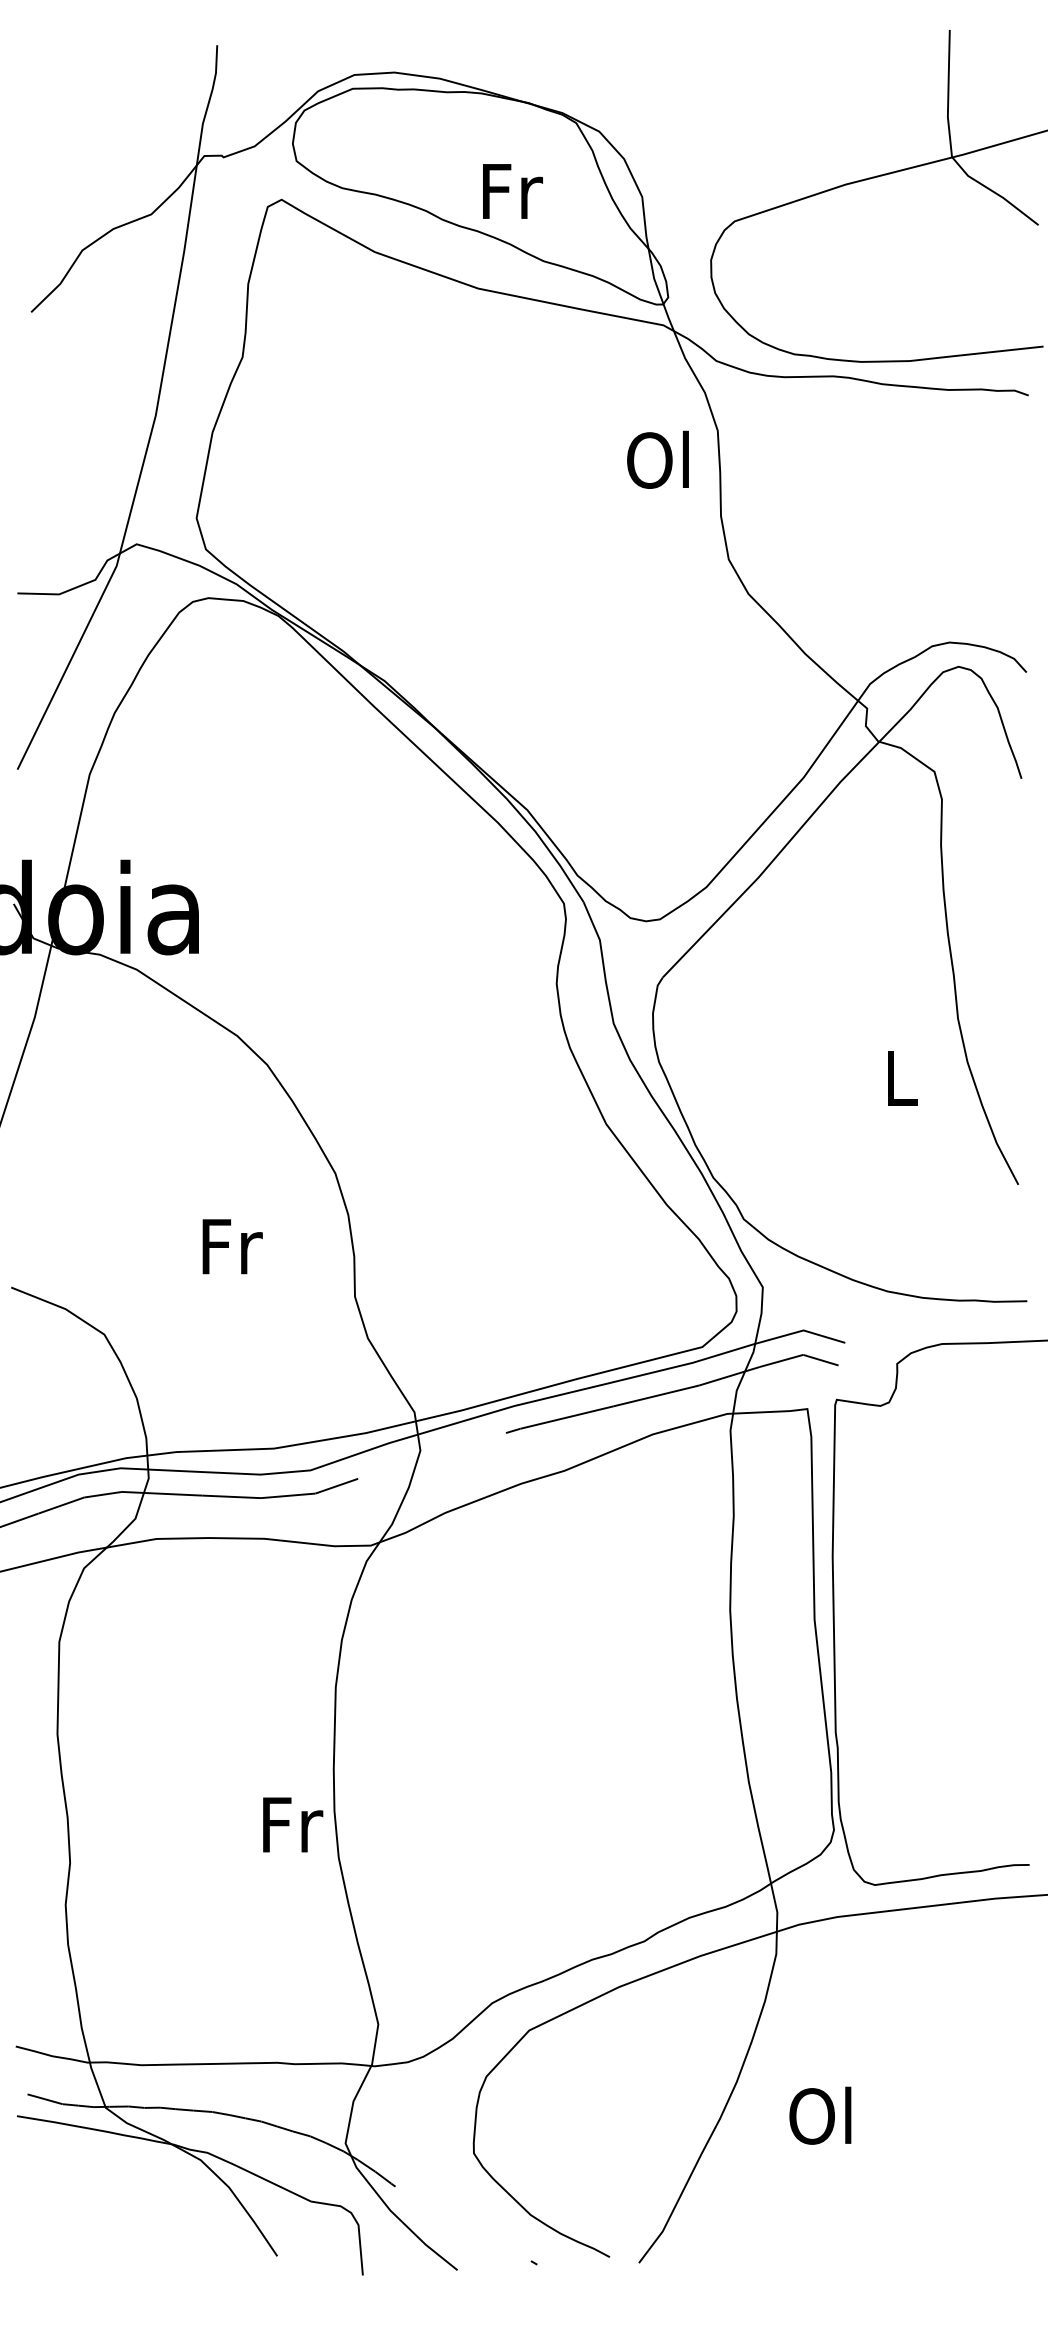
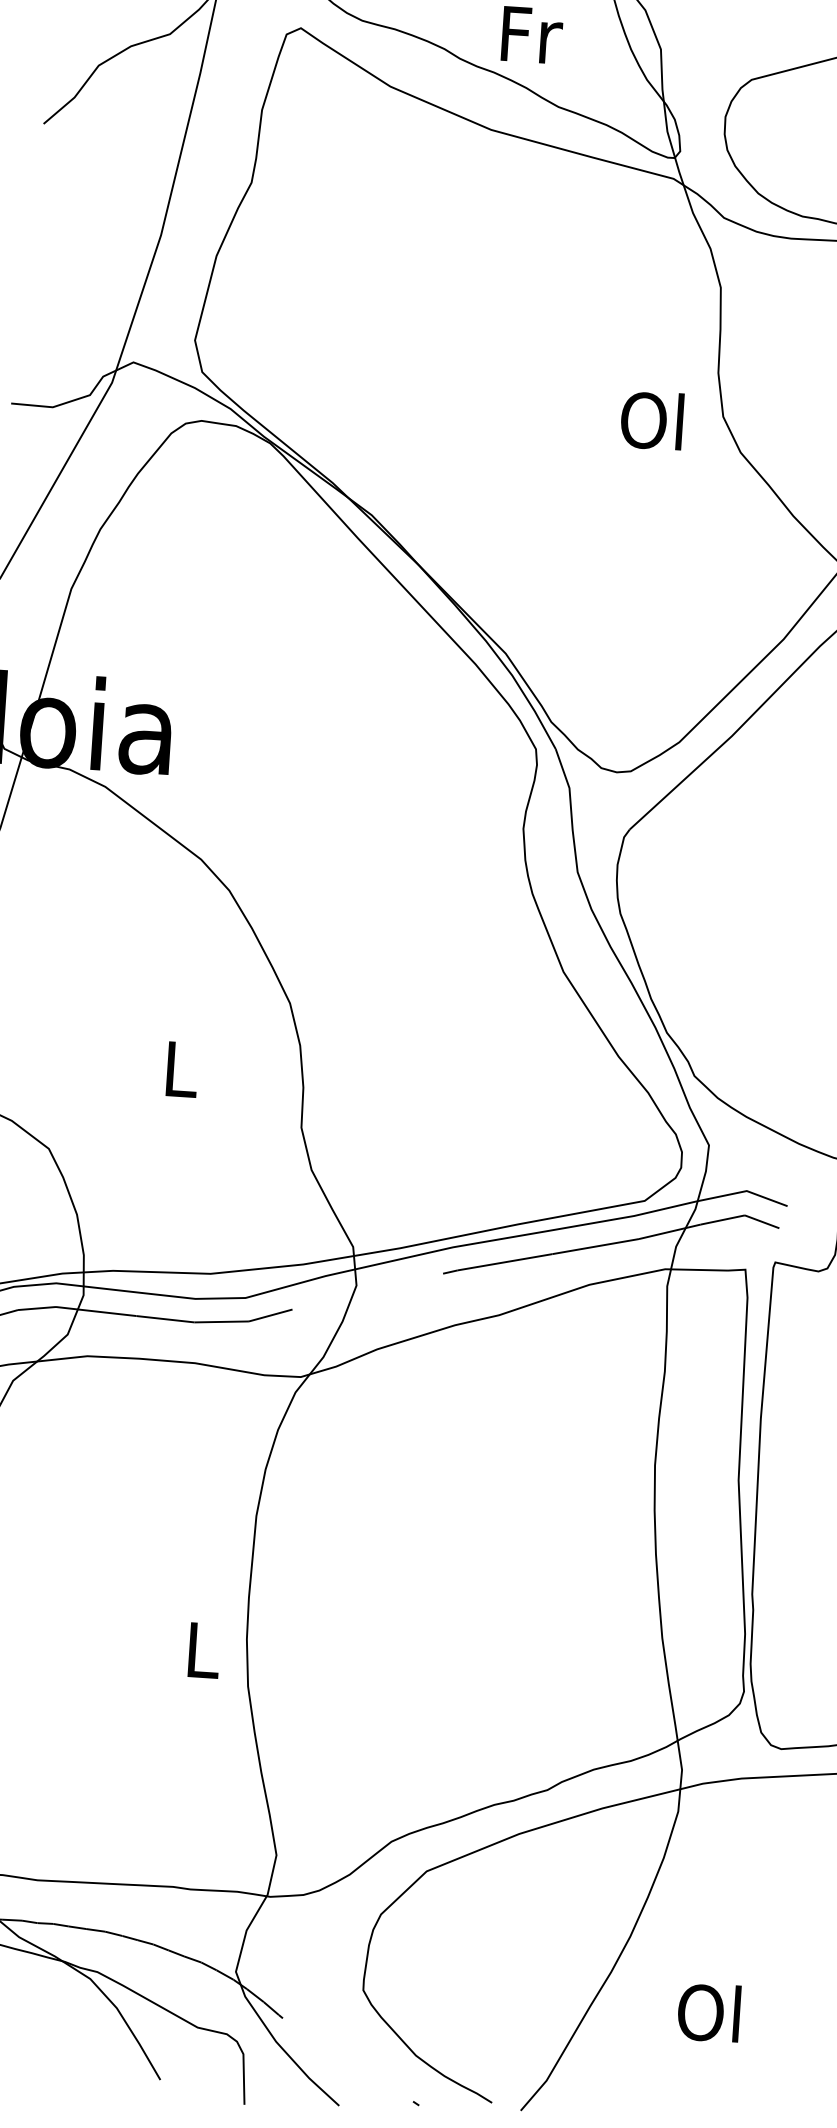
text: (657, 459) -> (651, 420), moved
text: (232, 1246) -> (182, 1069), Fr -> L
text: (293, 1824) -> (205, 1650), Fr -> L
text: (820, 2115) -> (709, 2012), moved

